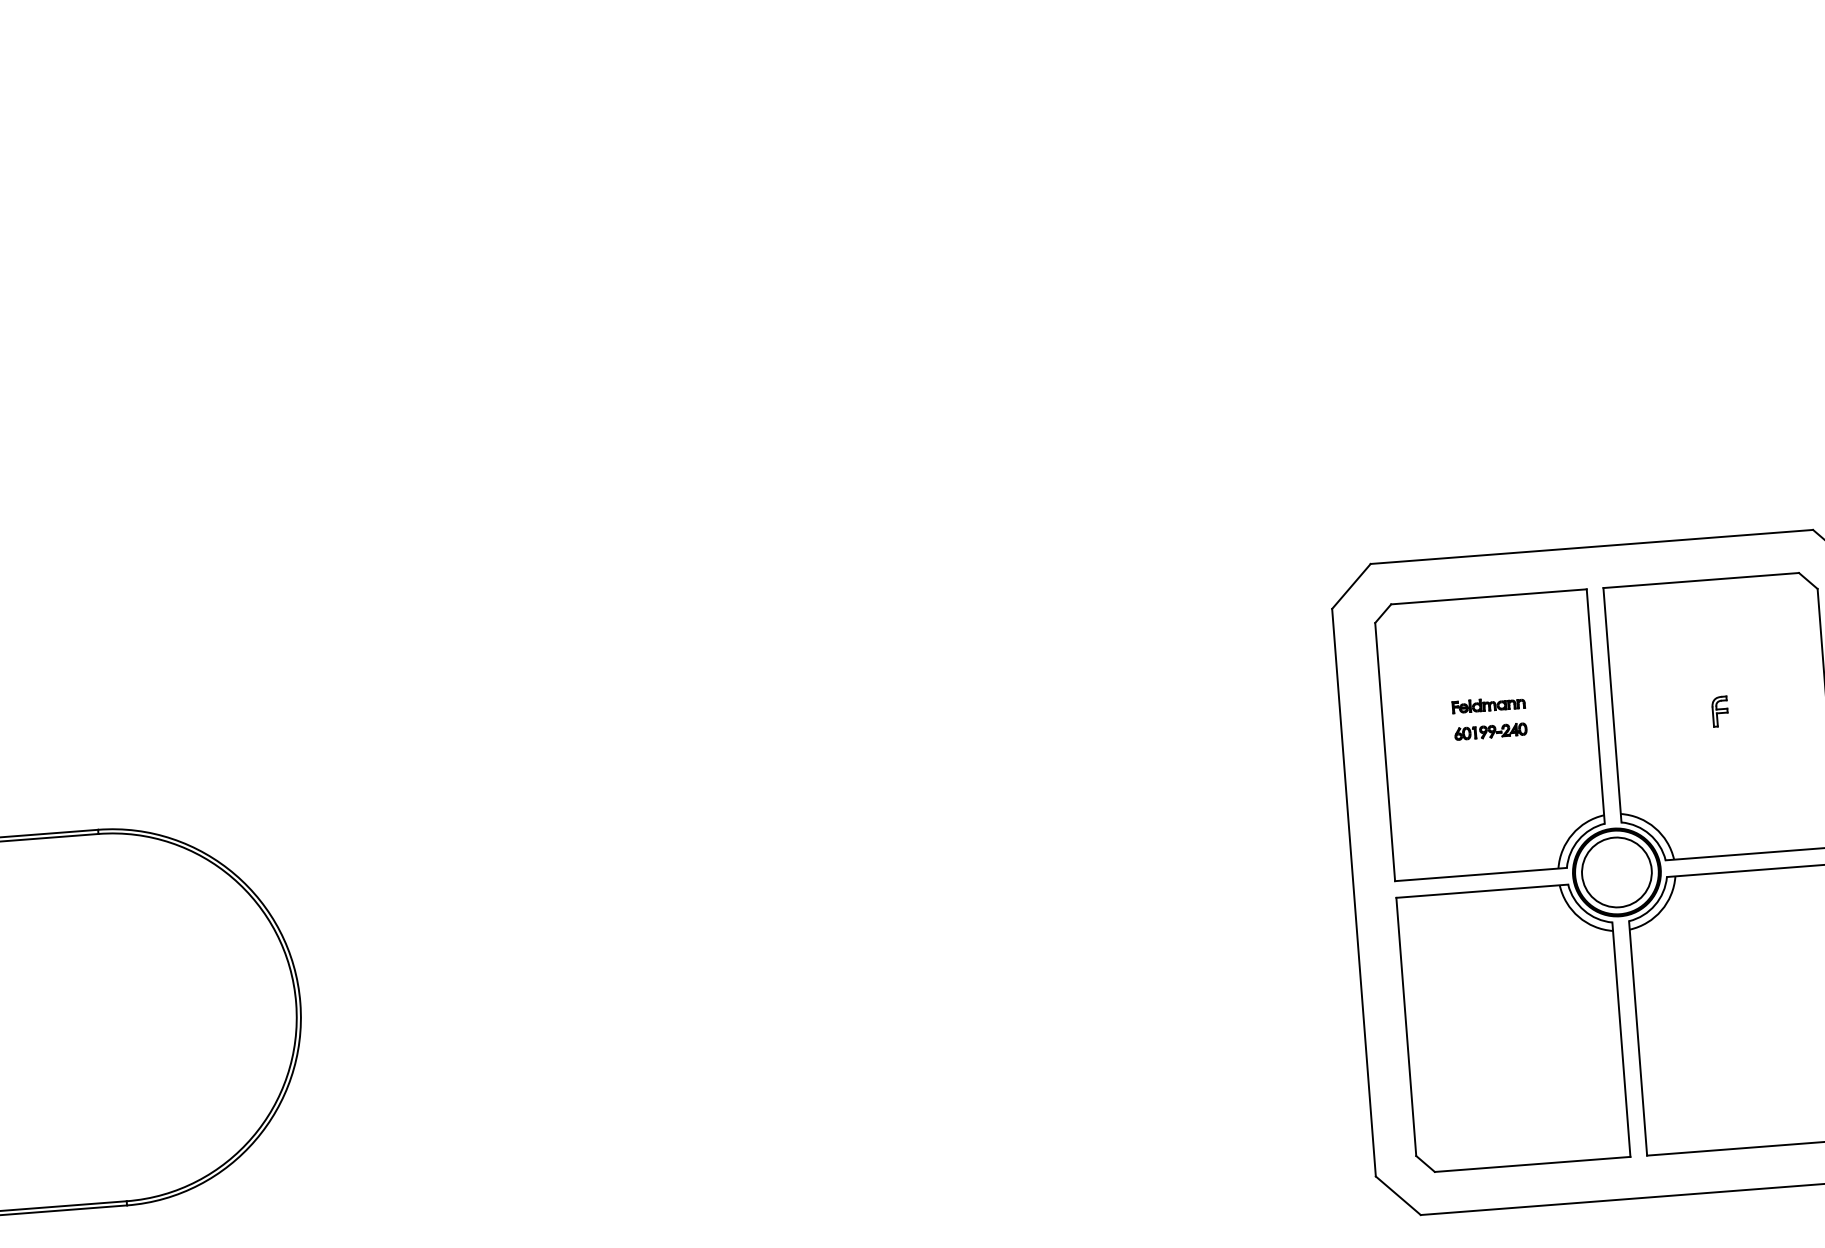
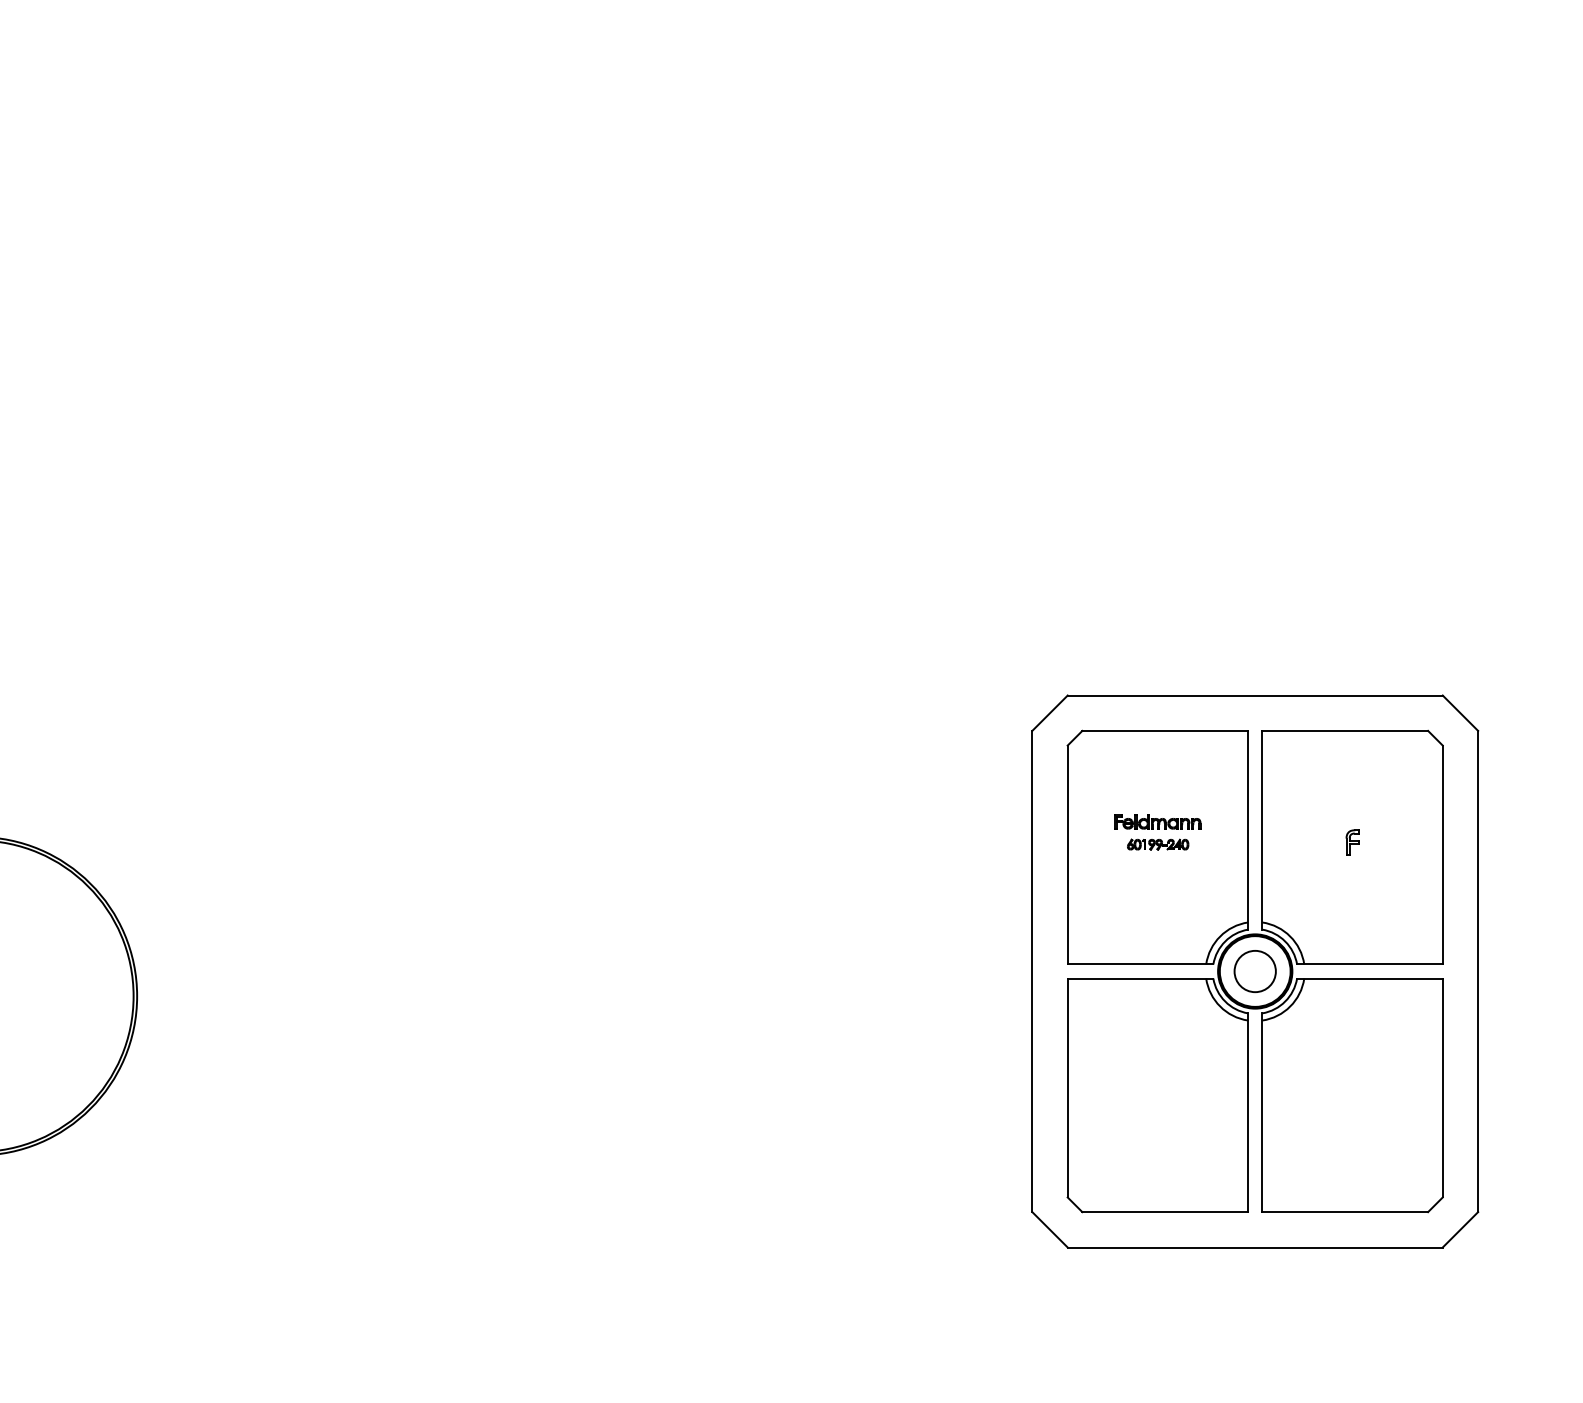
part: (1489, 704) -> (1158, 821), size x1.4
circle: (1616, 872) -> (1254, 971), size x0.7

